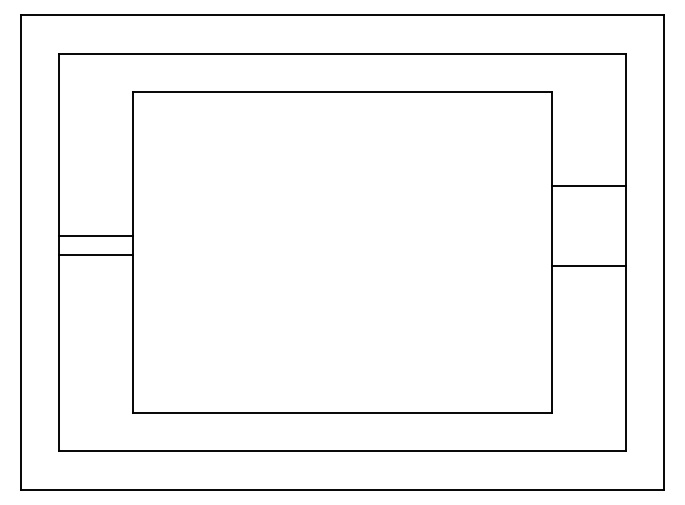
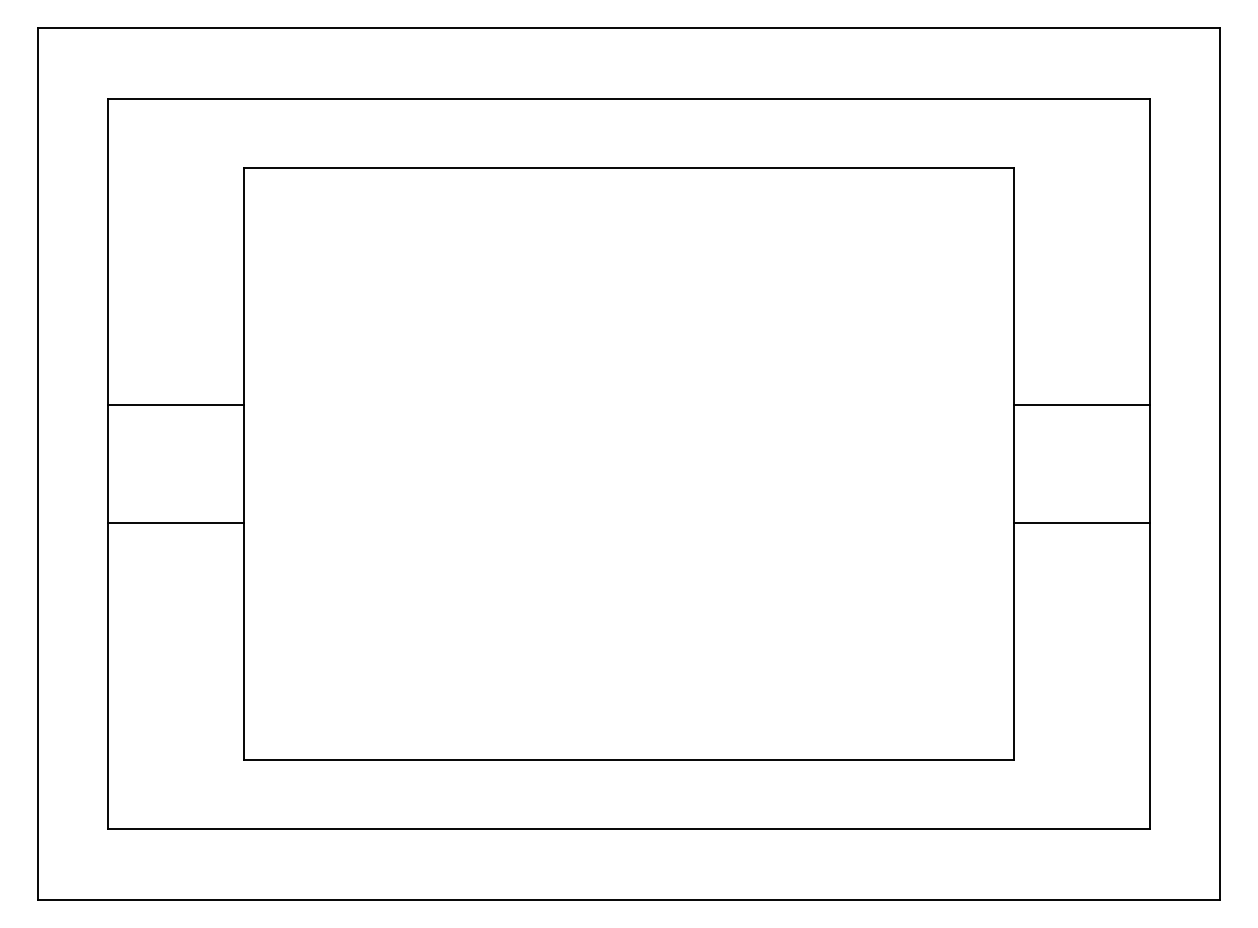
line: (588, 186) -> (1080, 405), moved
line: (96, 236) -> (177, 405), moved
line: (96, 254) -> (177, 522), moved
line: (588, 265) -> (1080, 522), moved

